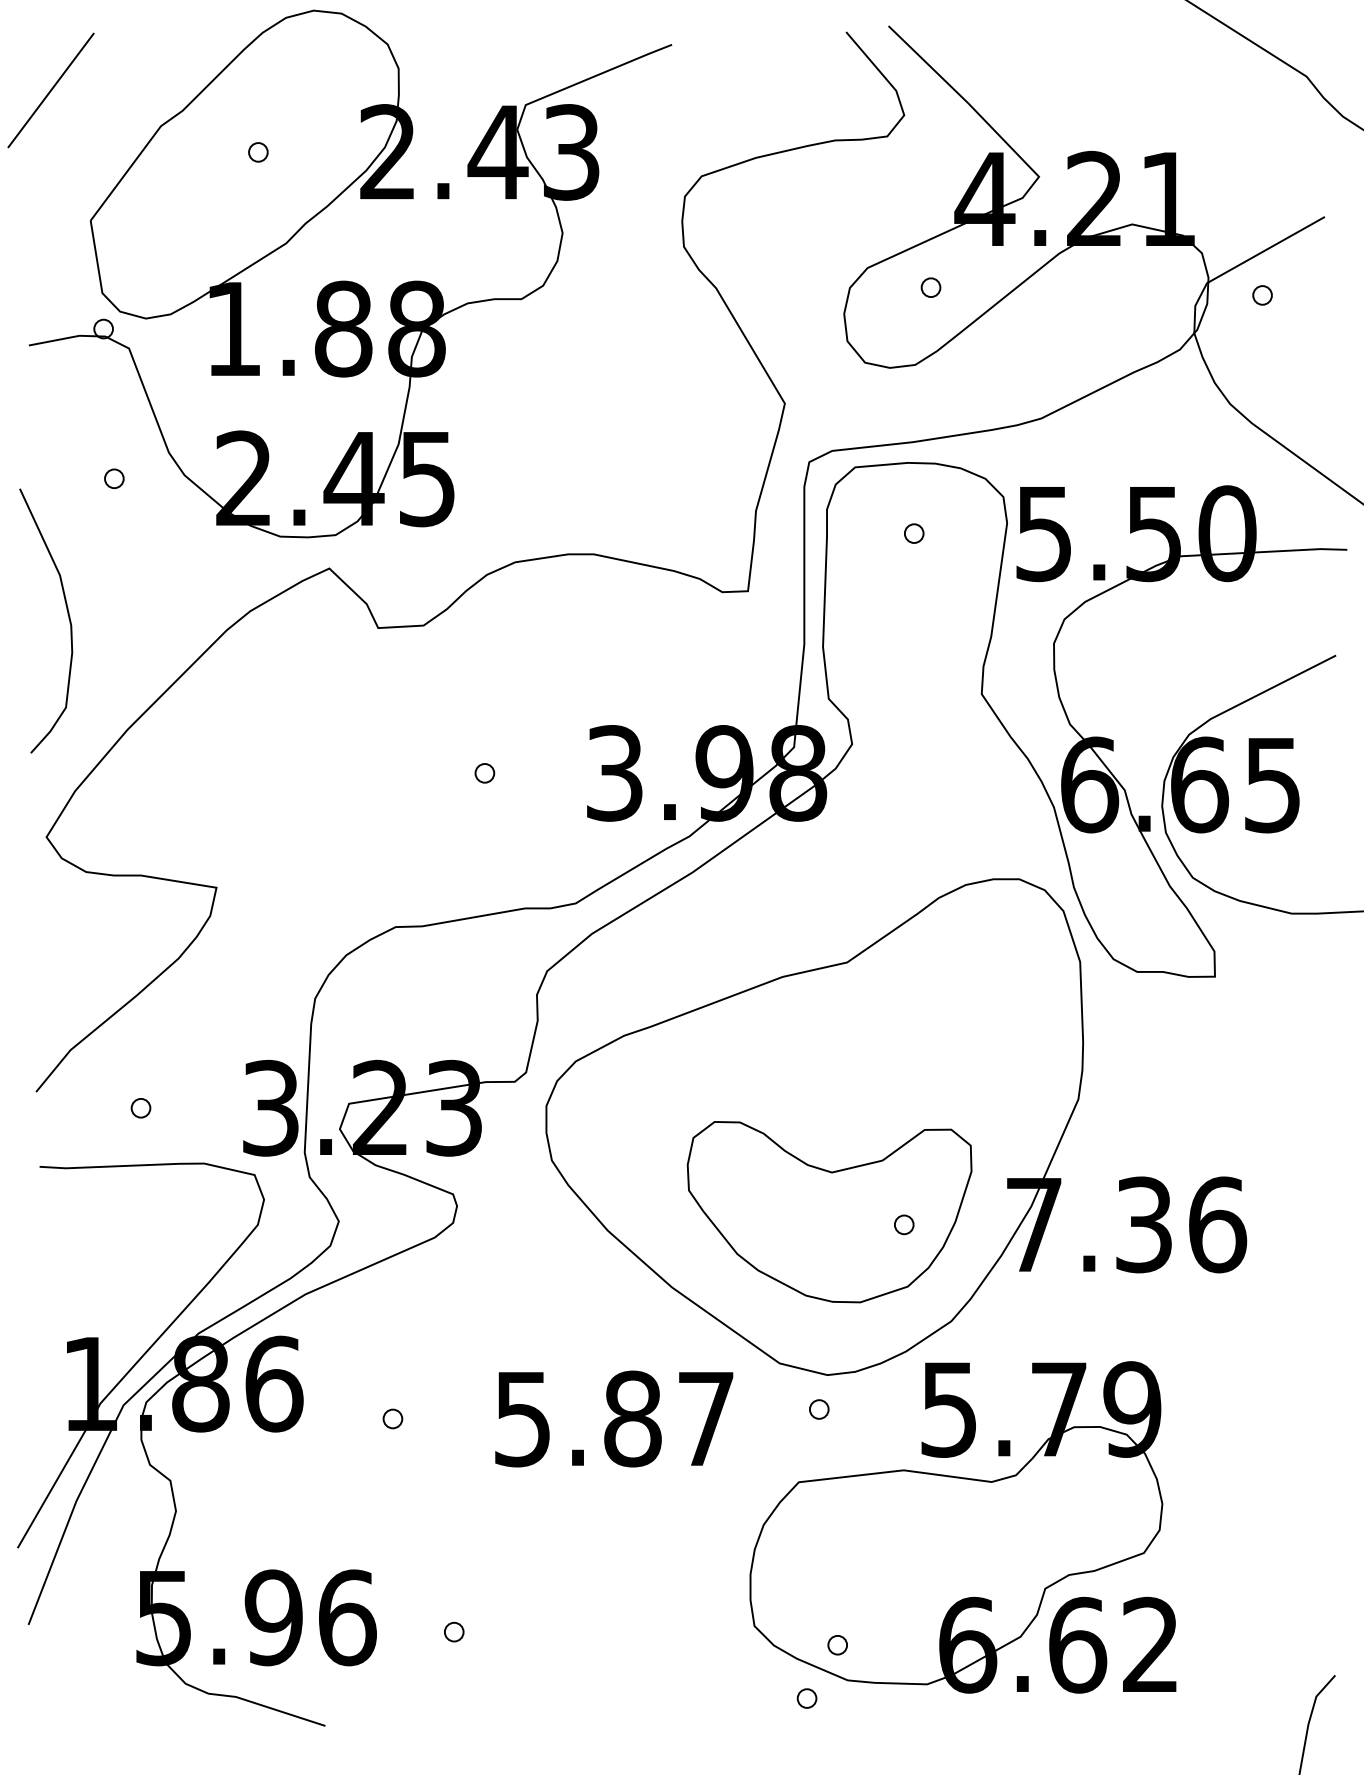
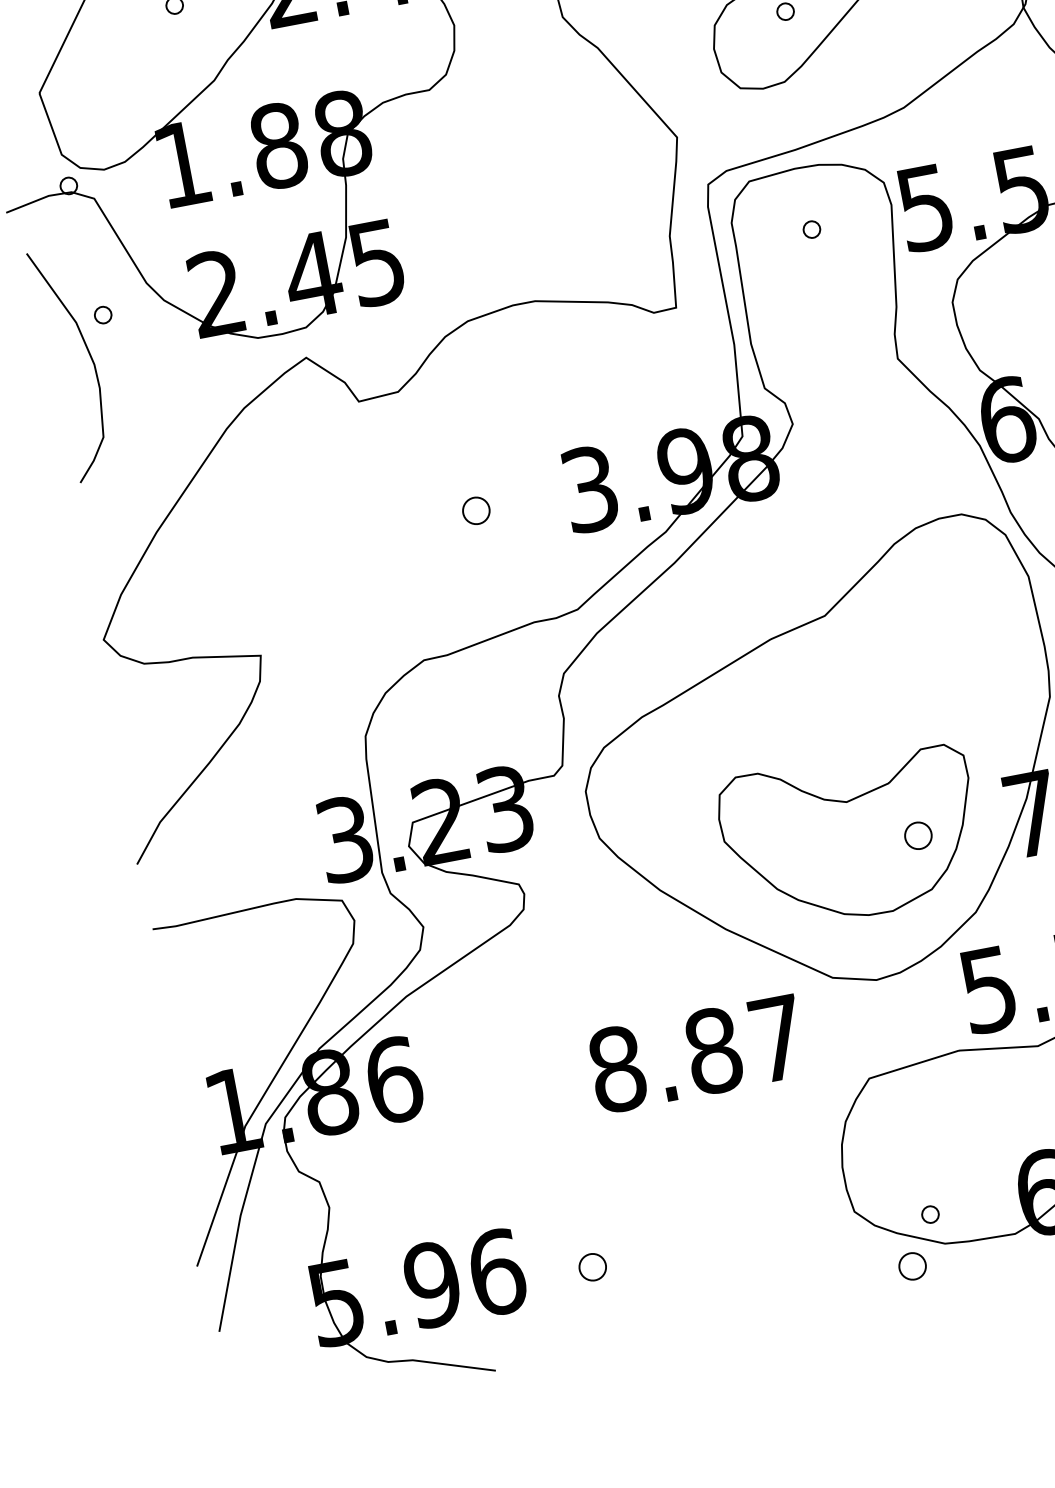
curve: (67, 614) -> (89, 355), moved
part: (484, 773) -> (476, 511), size x1.6
part: (140, 1108) -> (231, 861), removed
part: (904, 1224) -> (918, 835), size x1.6
part: (819, 1409) -> (875, 1011), removed
part: (392, 1418) -> (503, 1090), removed
text: (522, 1418) -> (616, 1068), 5.87 -> 8.87
part: (454, 1631) -> (593, 1266), size x1.6
part: (806, 1698) -> (912, 1266), size x1.6

